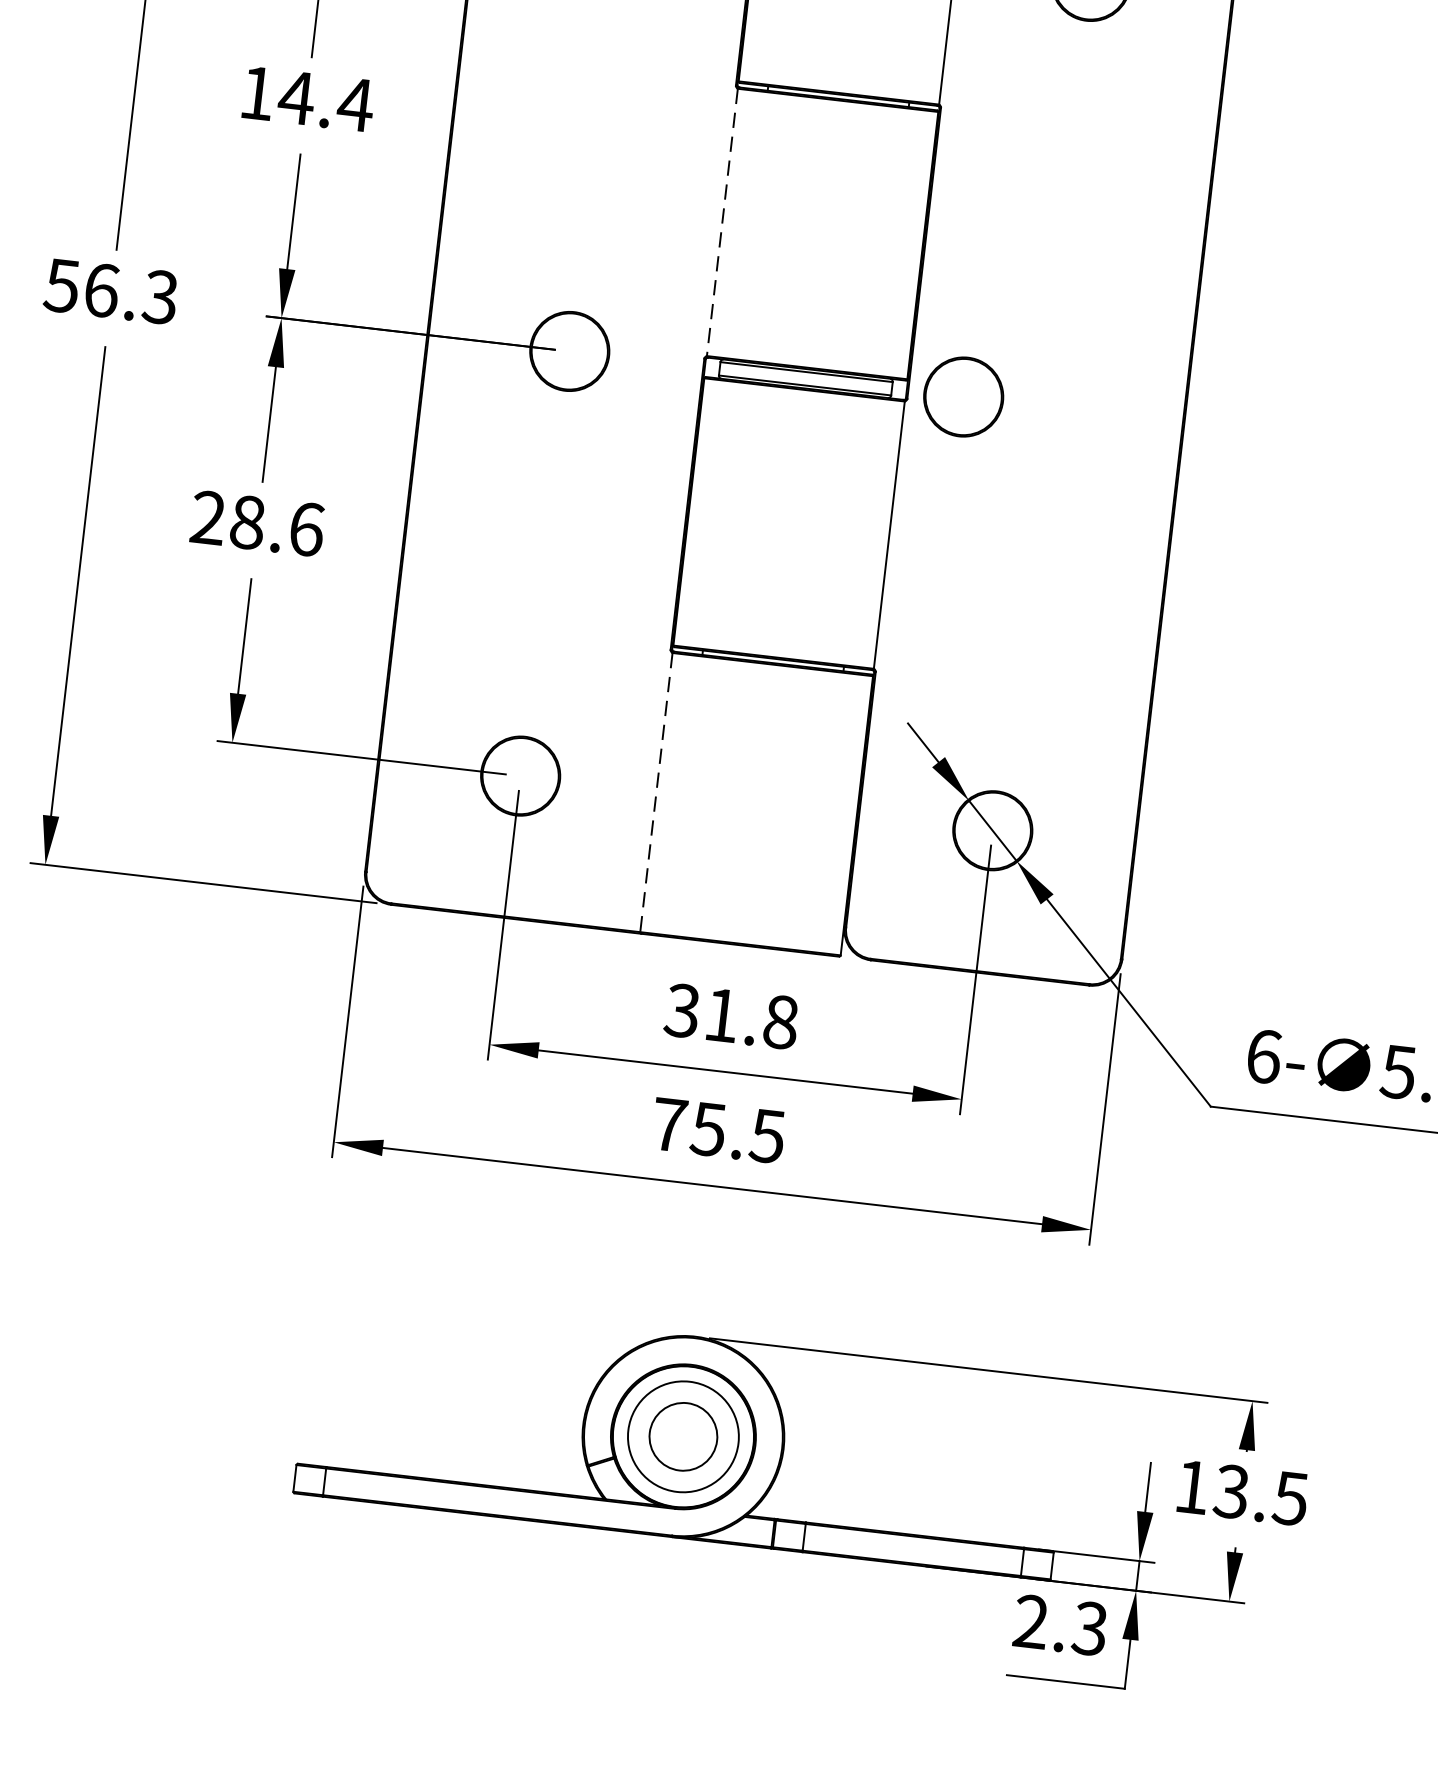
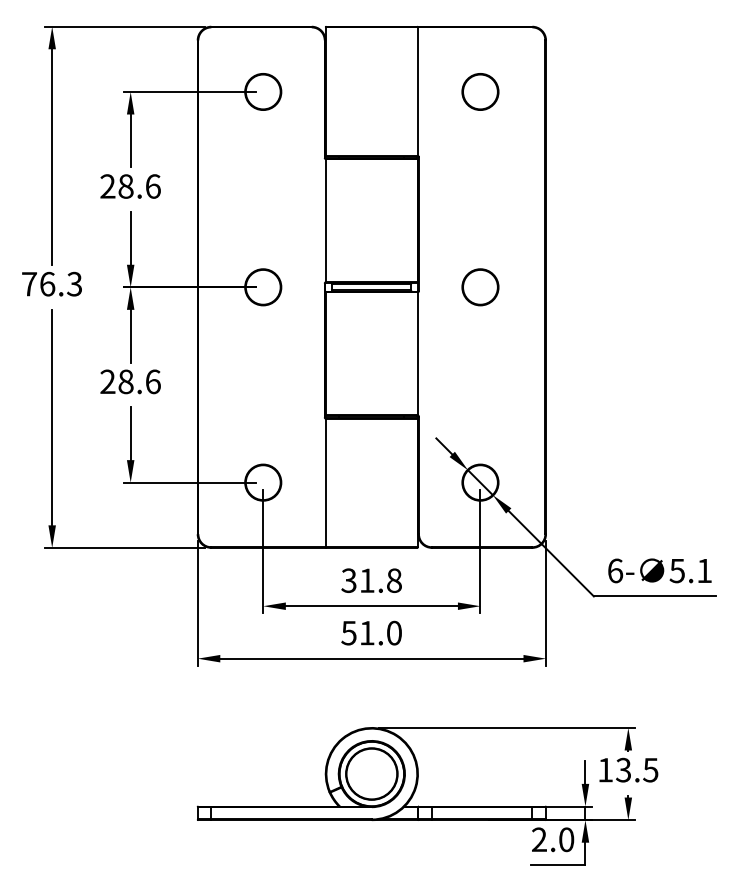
text: (306, 98) -> (130, 186), 14.4 -> 28.6
line: (721, 224) -> (325, 221), dashed -> solid
text: (60, 286) -> (28, 284), 56.3 -> 76.3
circle: (963, 397) -> (480, 287), moved
line: (655, 793) -> (325, 483), dashed -> solid
text: (718, 1129) -> (371, 632), 75.5 -> 51.0
circle: (682, 1435) -> (371, 773), size x1.67
text: (1090, 1628) -> (566, 839), 2.3 -> 2.0

